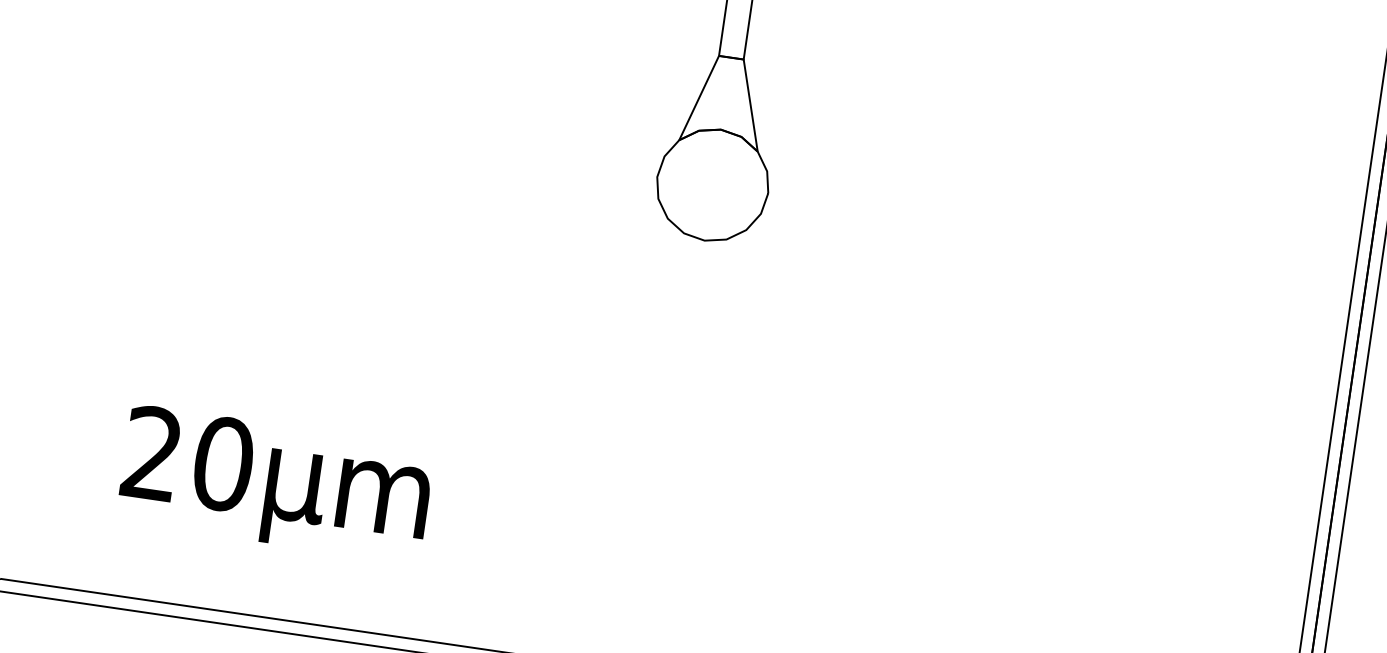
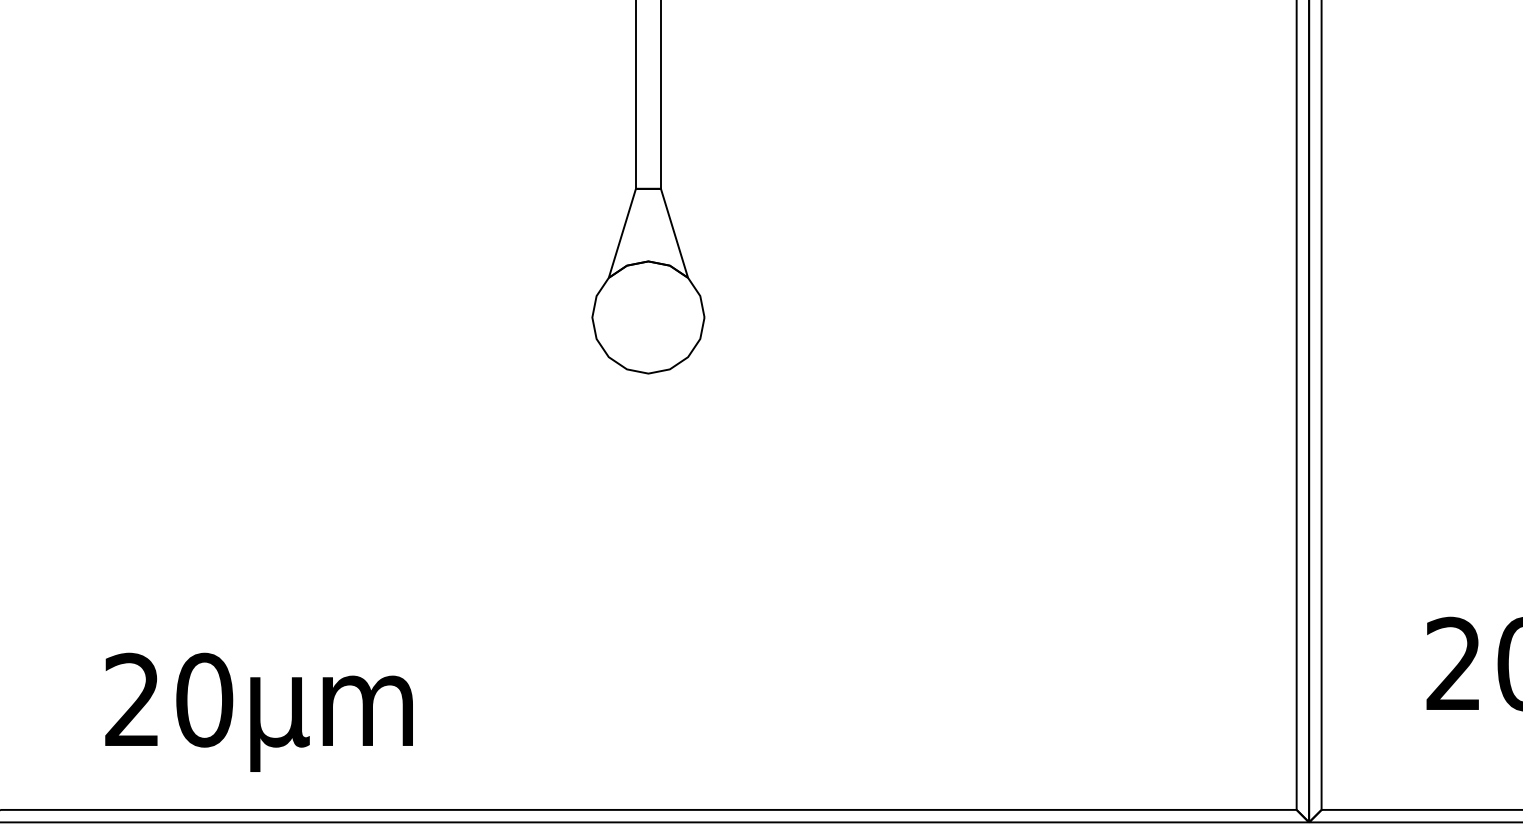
text: (275, 483) -> (258, 711), moved

